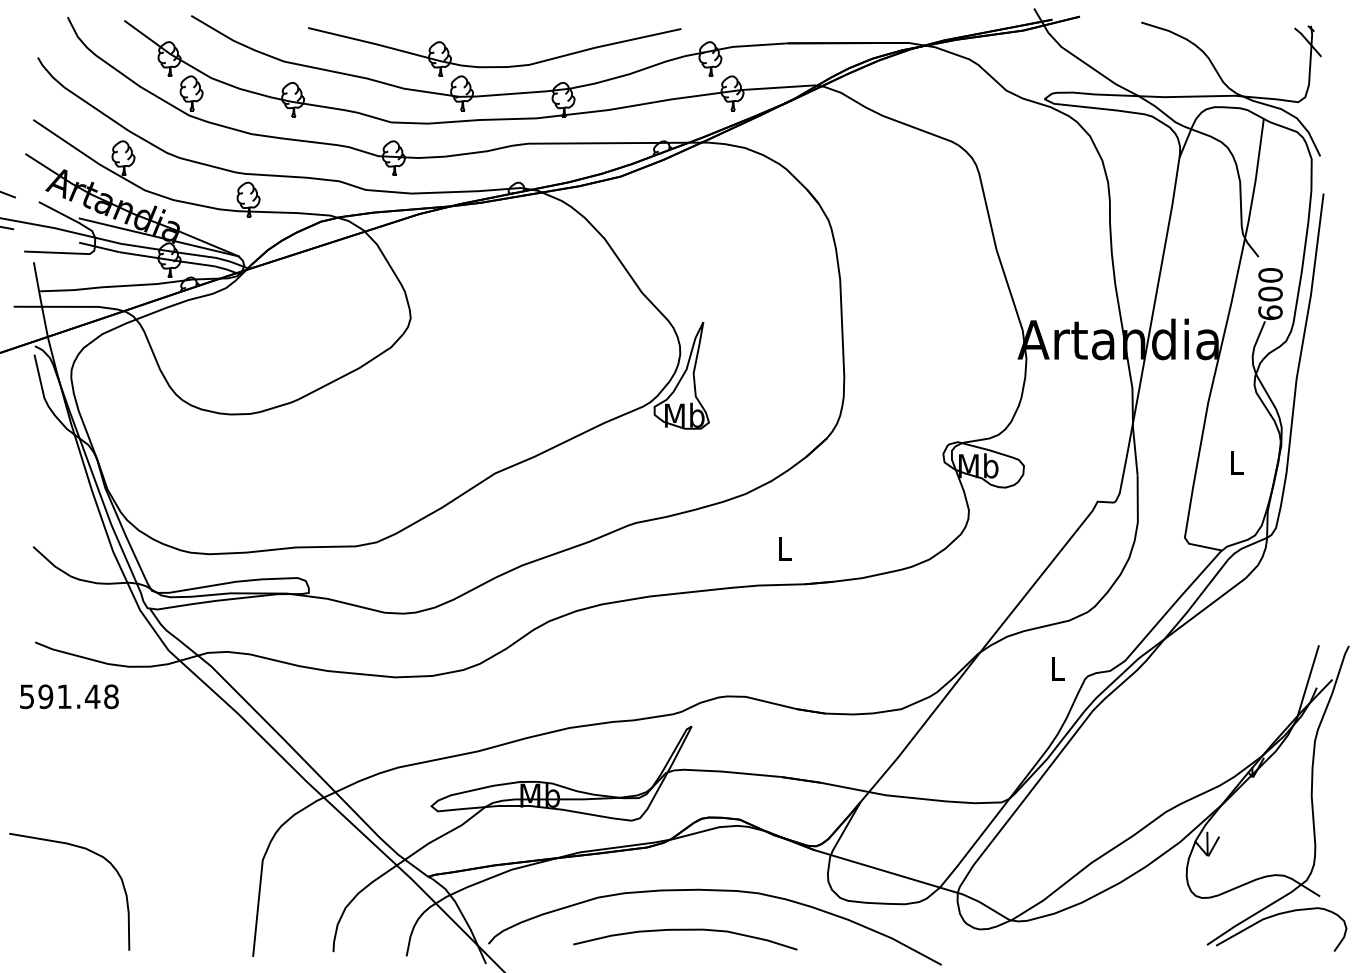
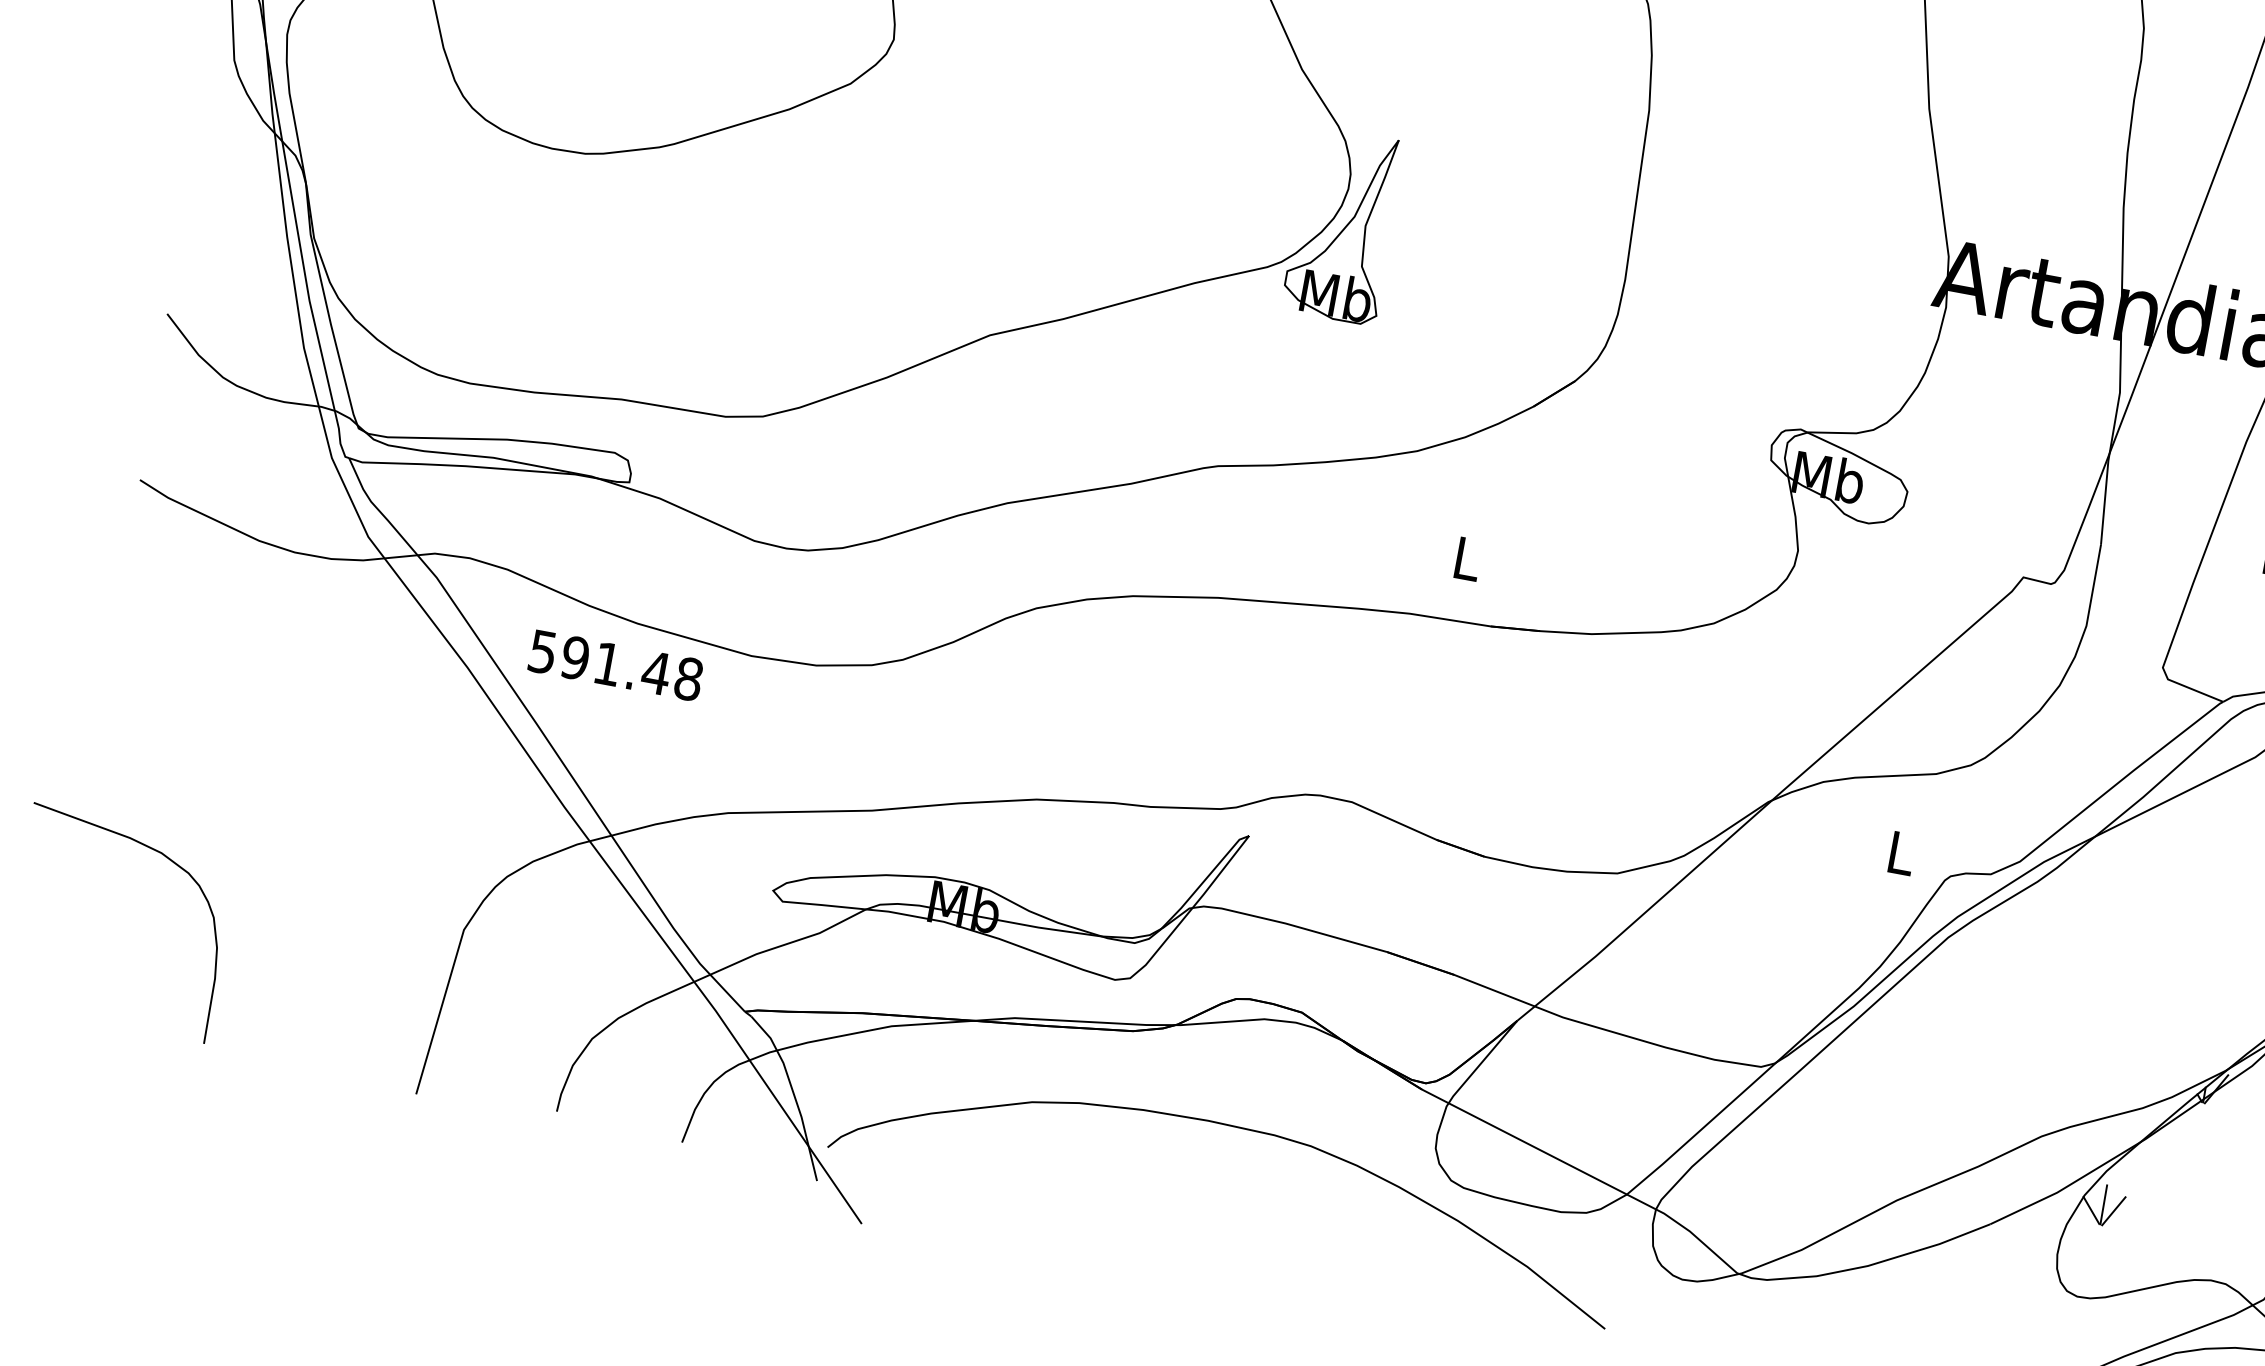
text: (69, 696) -> (616, 665), moved
curve: (685, 930) -> (1172, 1187), removed

